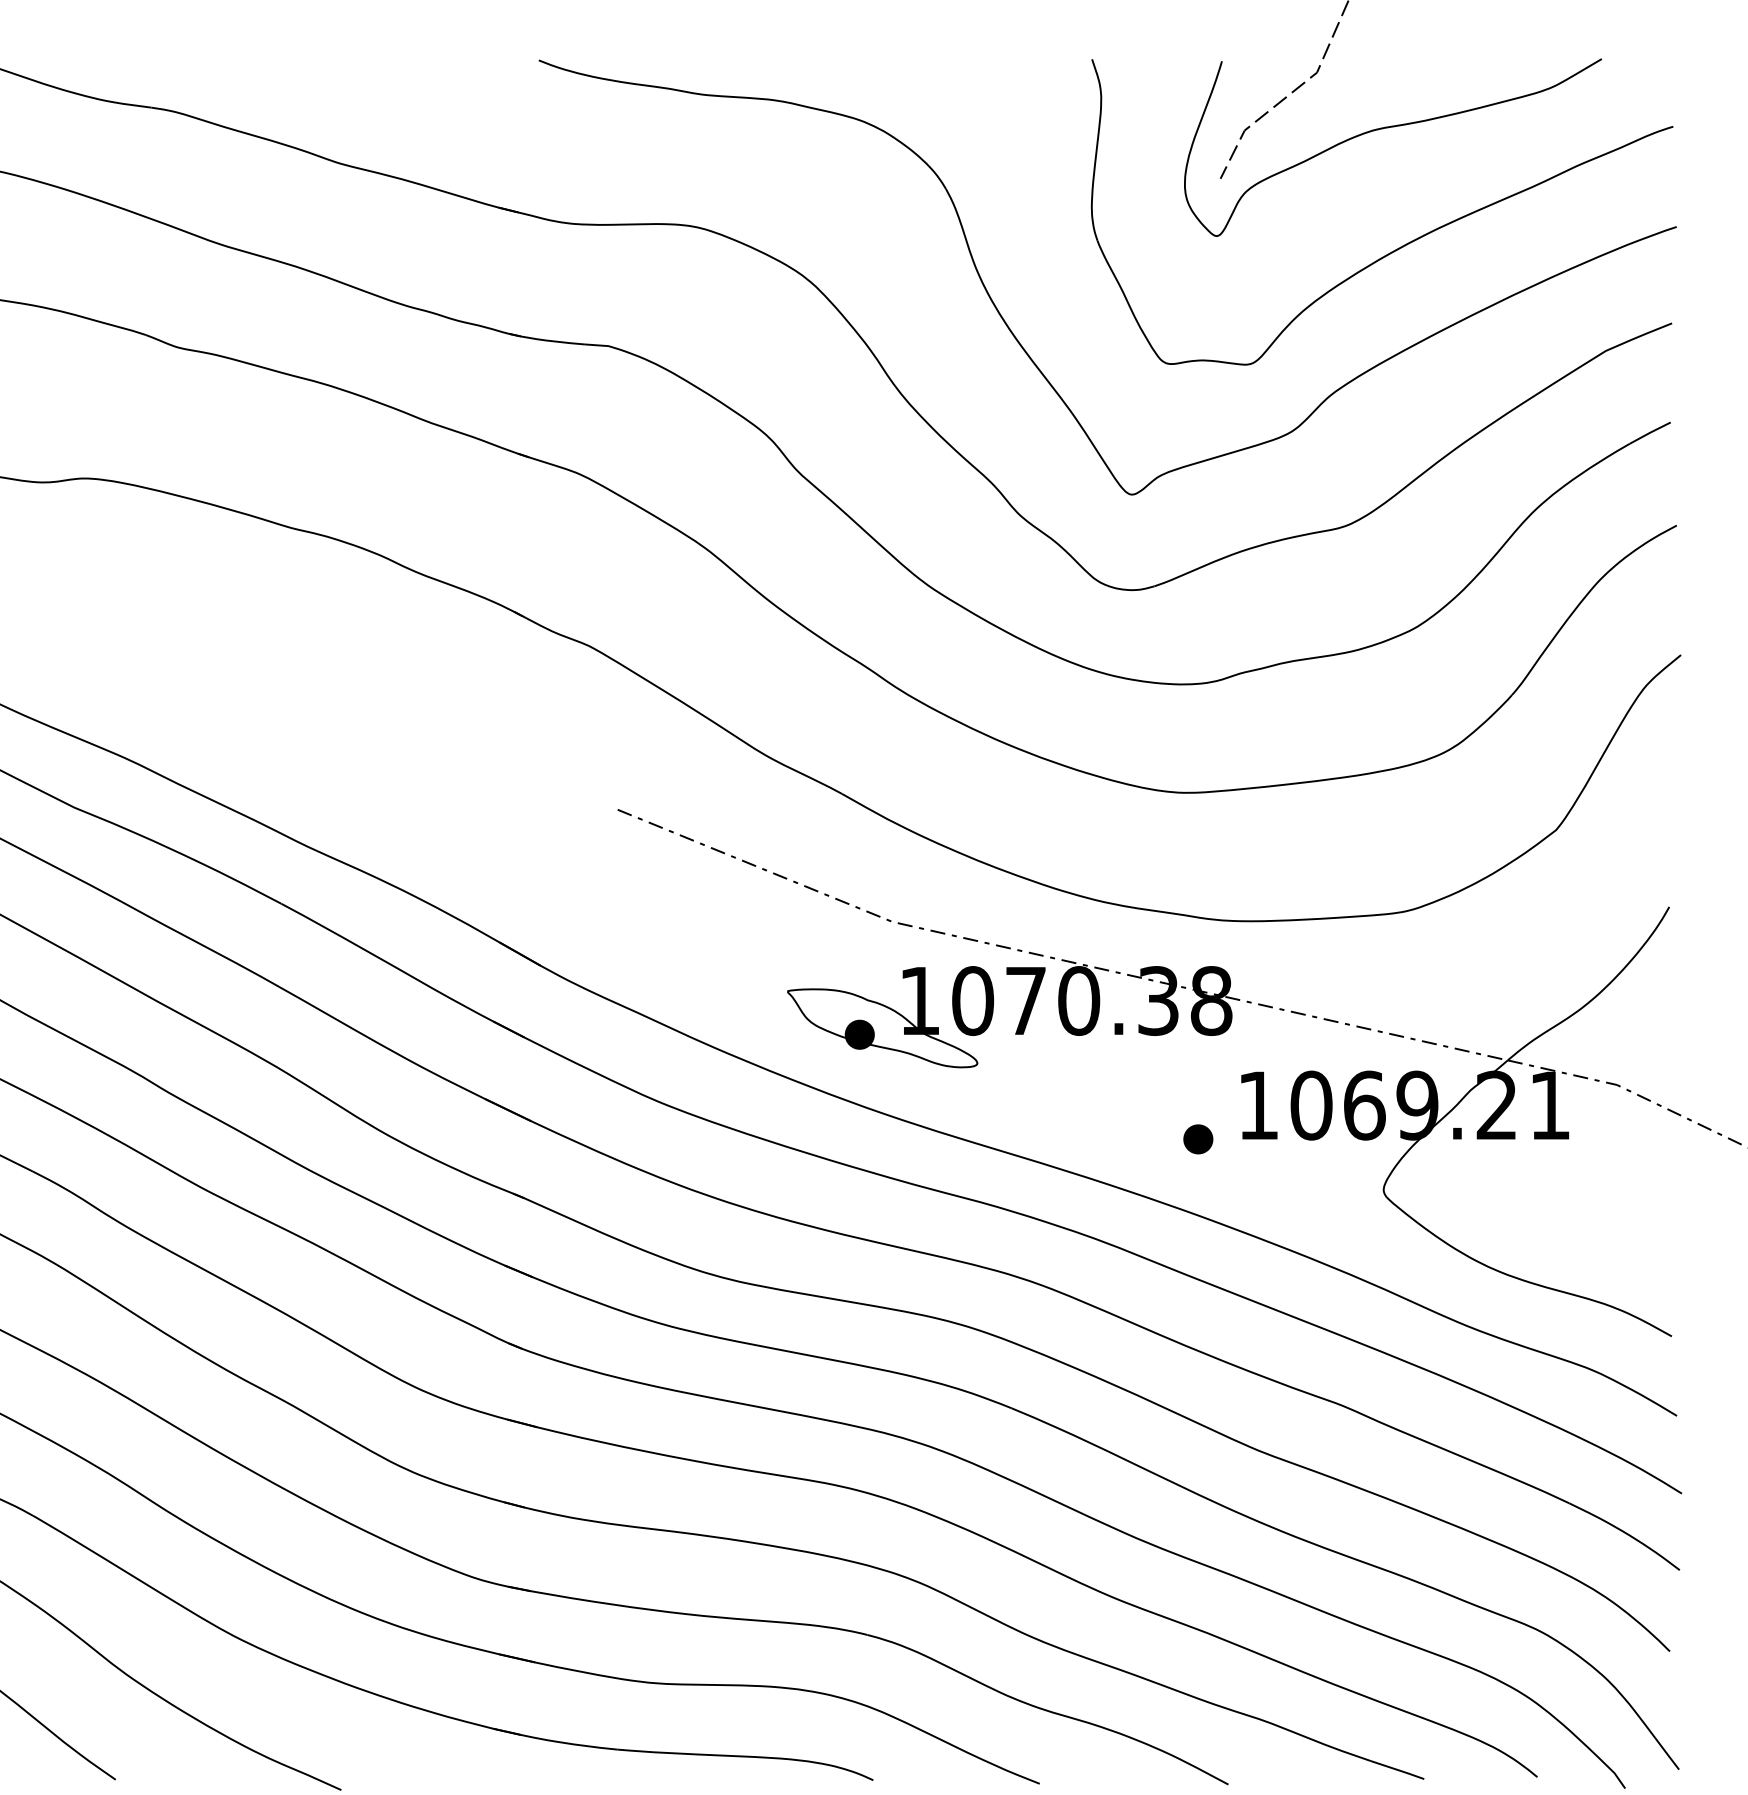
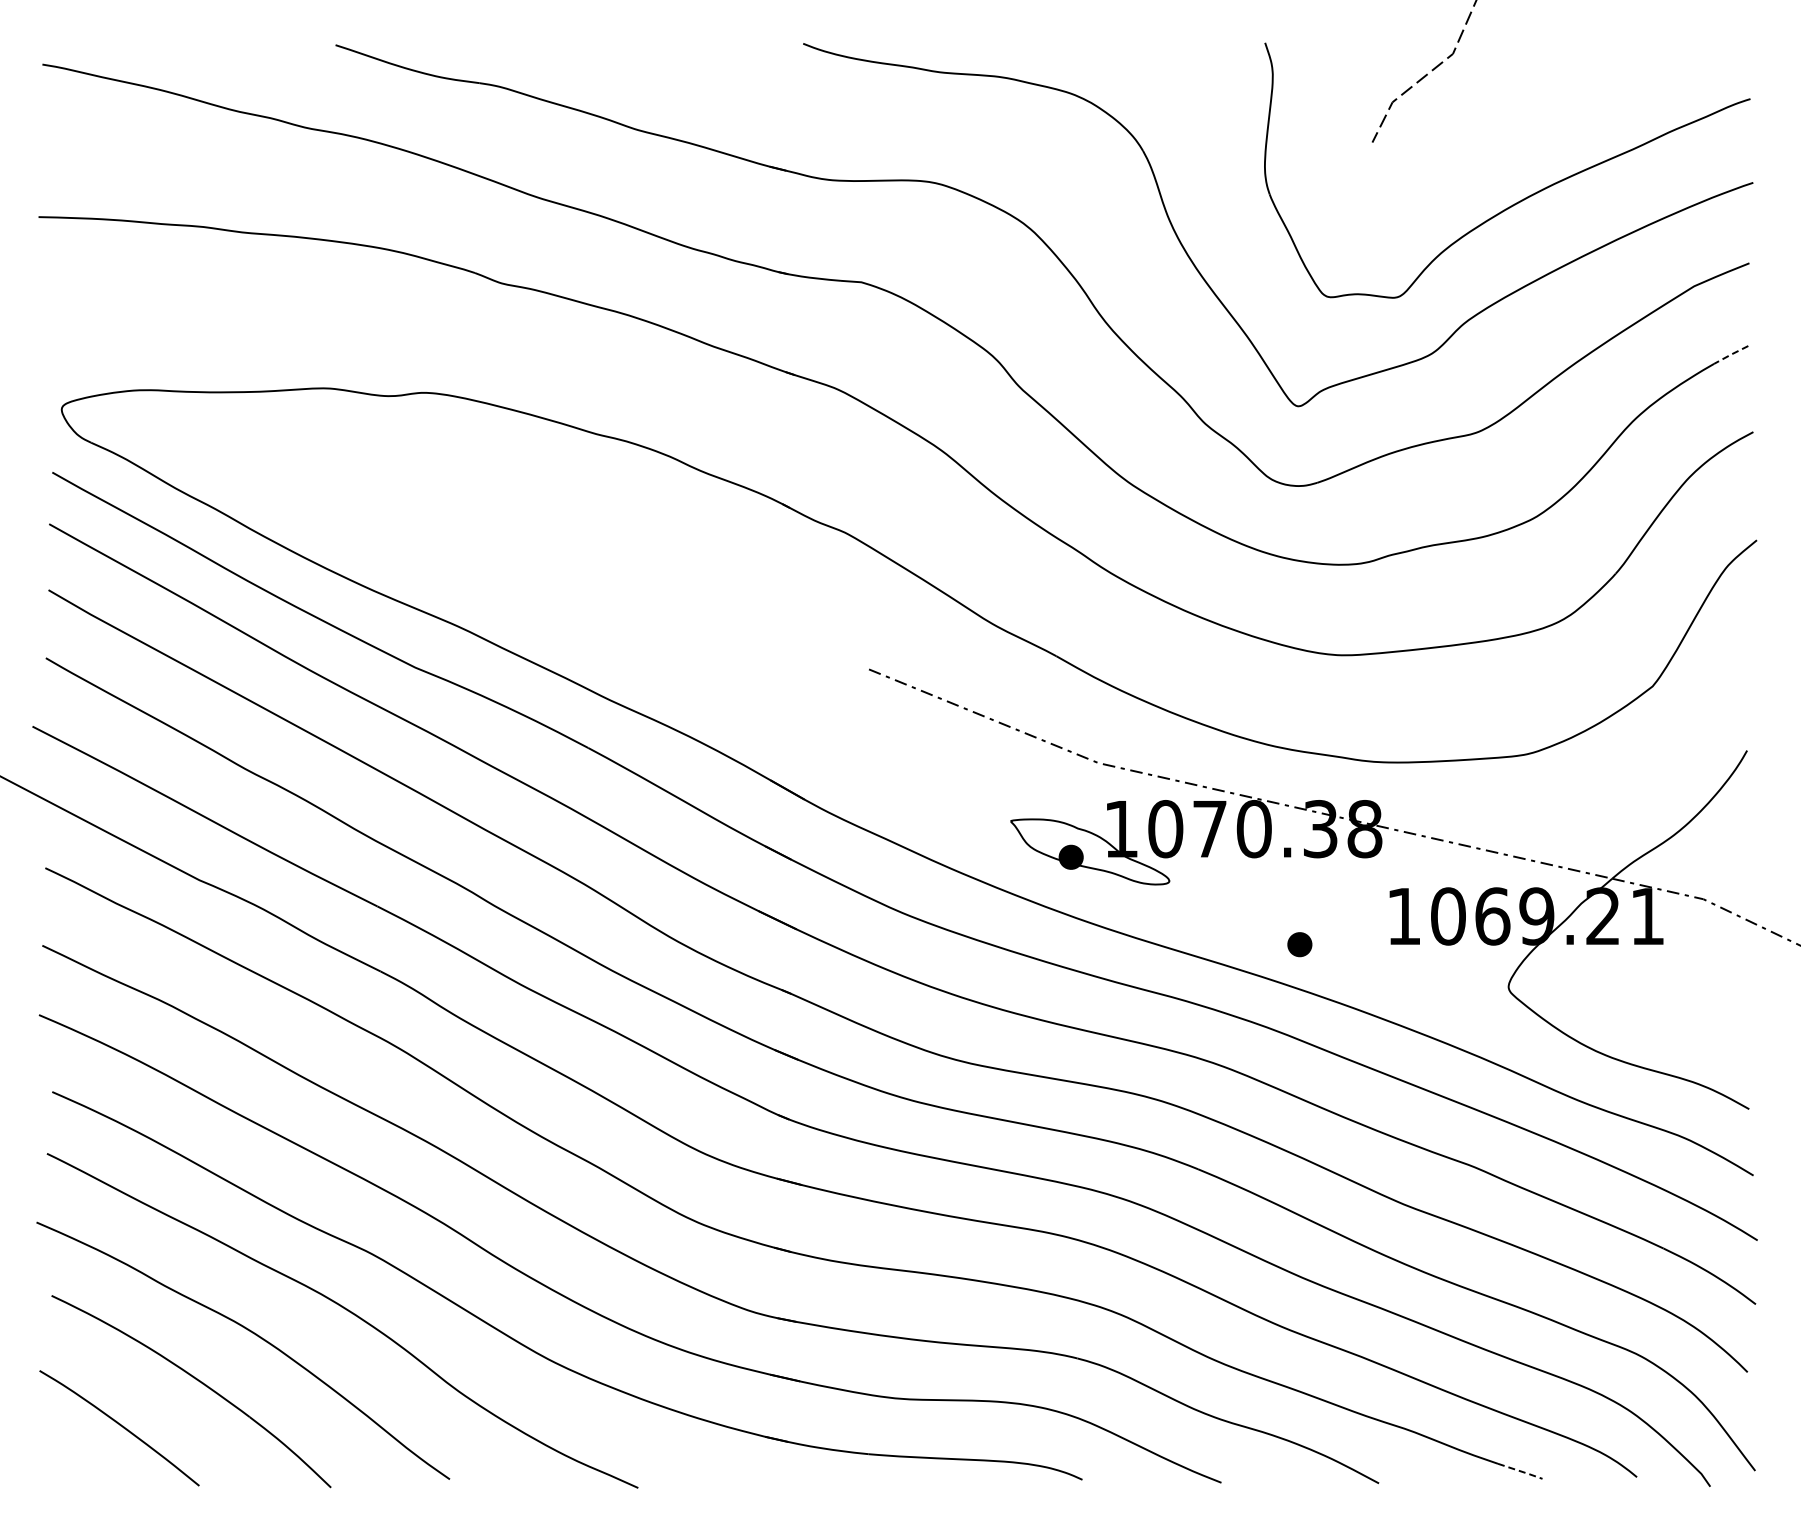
curve: (1390, 128) -> (1514, 100), removed
line: (1650, 432) -> (1731, 354), solid -> dashed
part: (1197, 1139) -> (1299, 944), moved
line: (1399, 1770) -> (1521, 1471), solid -> dashed

